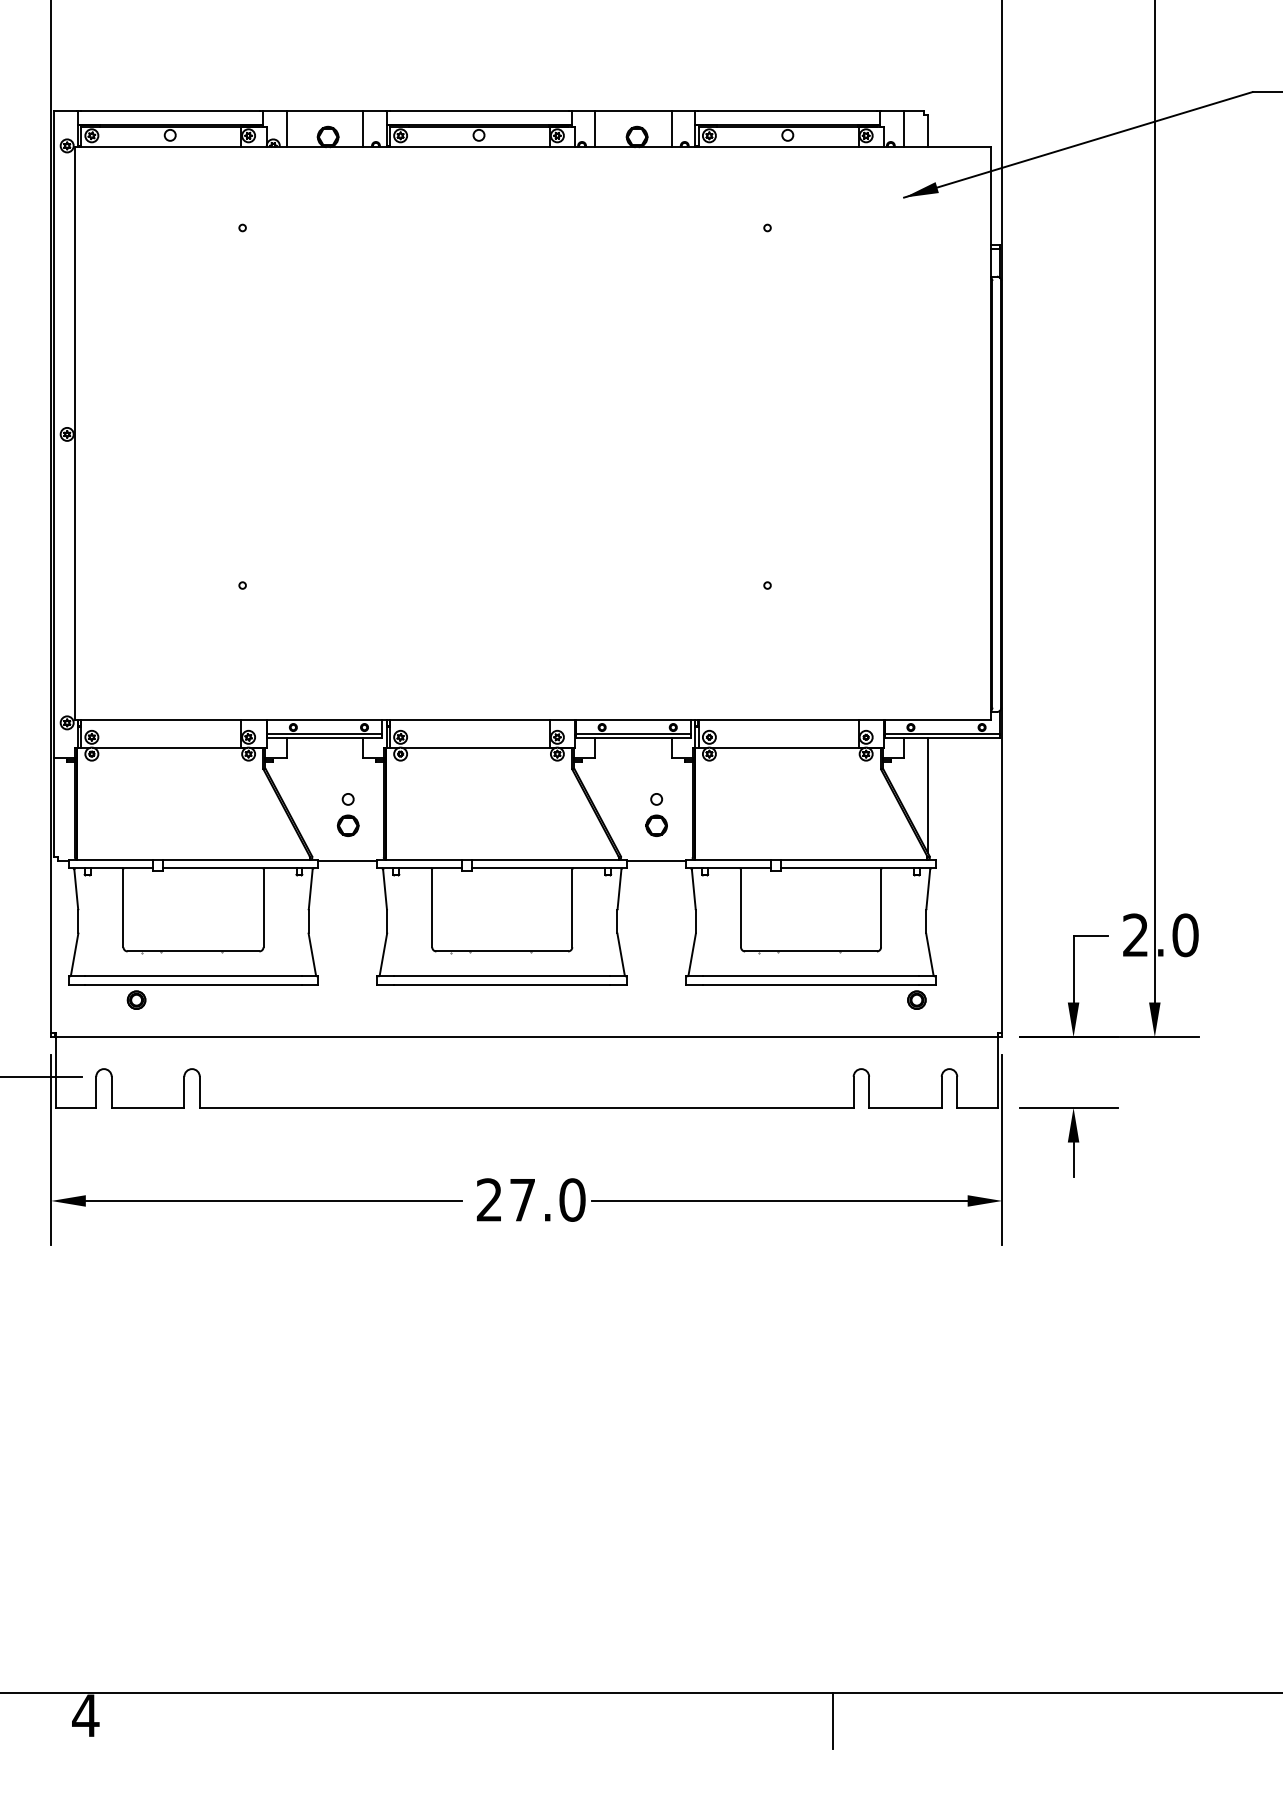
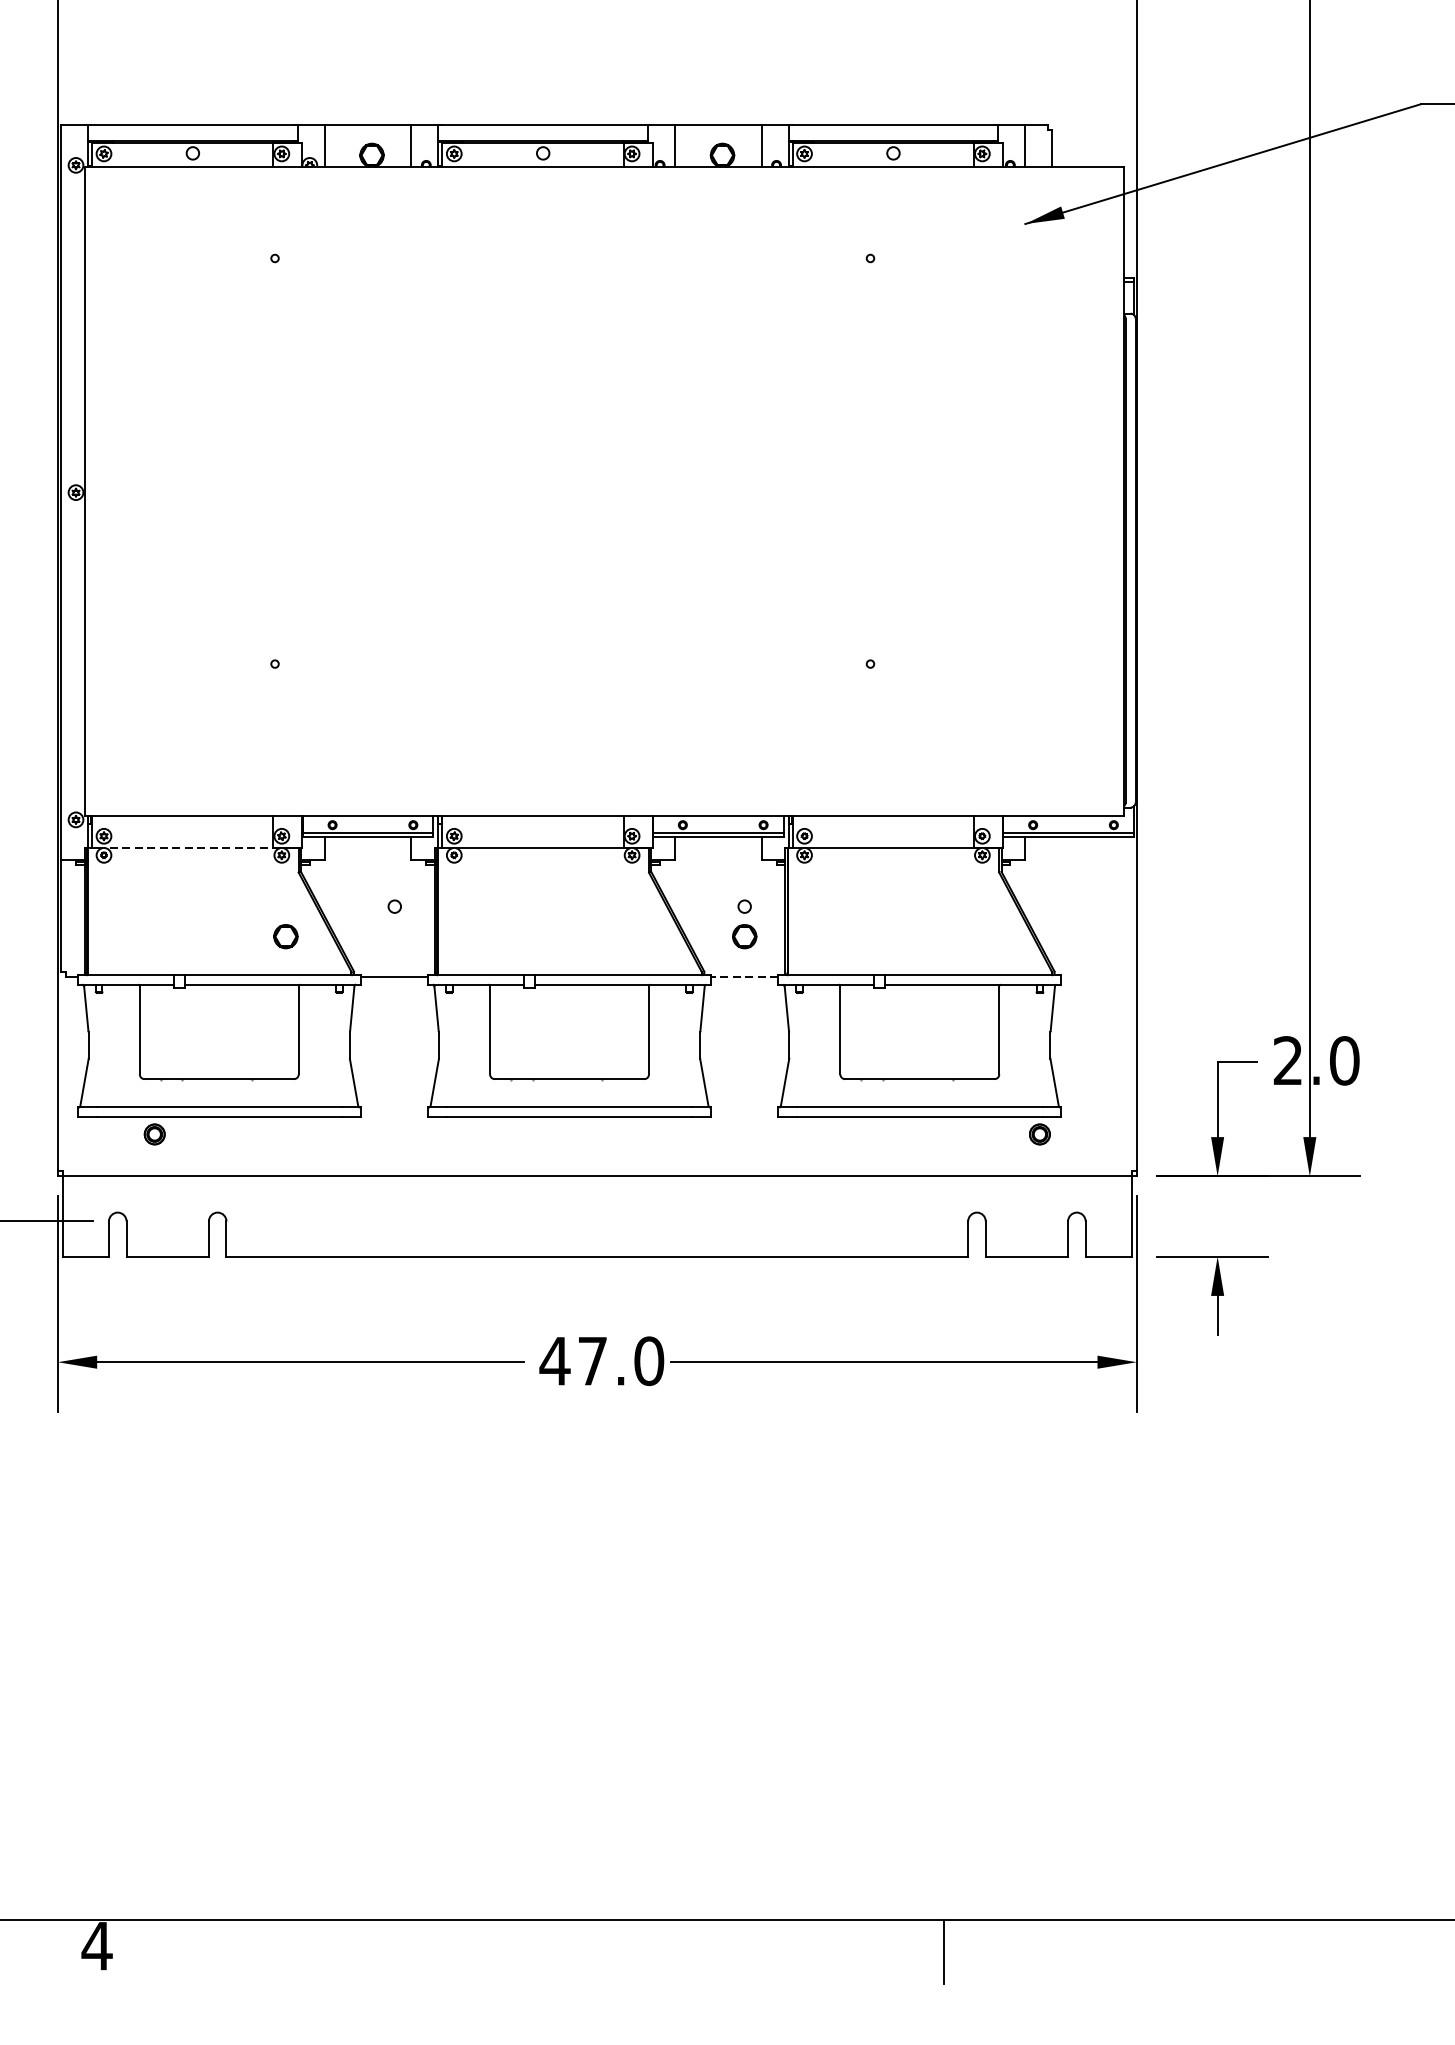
line: (170, 747) -> (193, 847), solid -> dashed
line: (927, 795) -> (1051, 902), removed
part: (347, 825) -> (285, 936), moved
line: (656, 861) -> (744, 977), solid -> dashed
text: (489, 1199) -> (555, 1360), 27.0 -> 47.0

